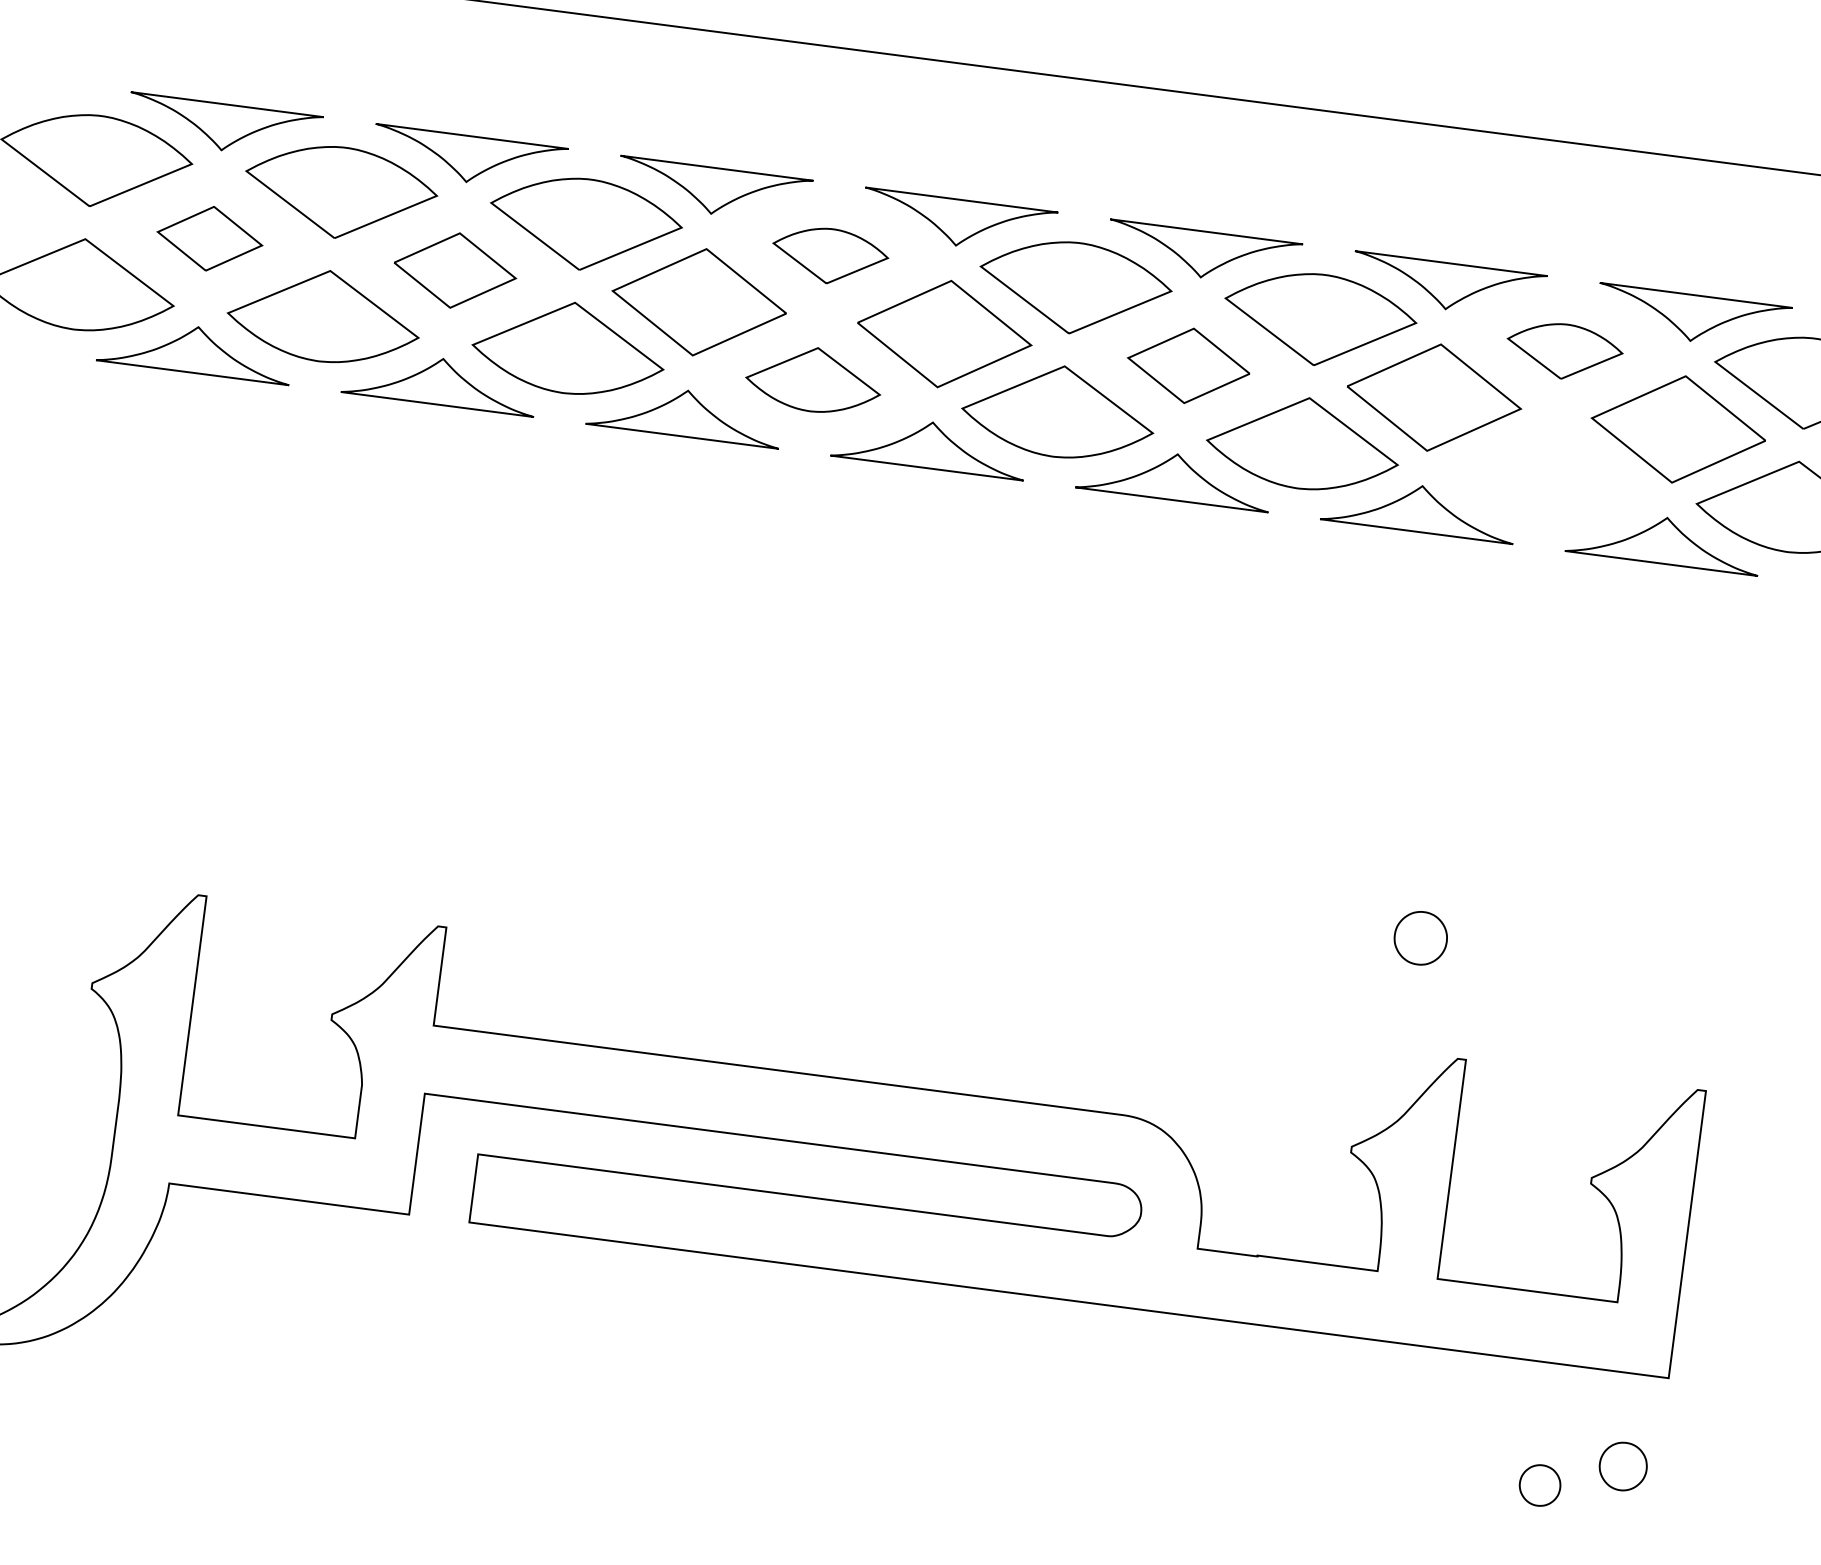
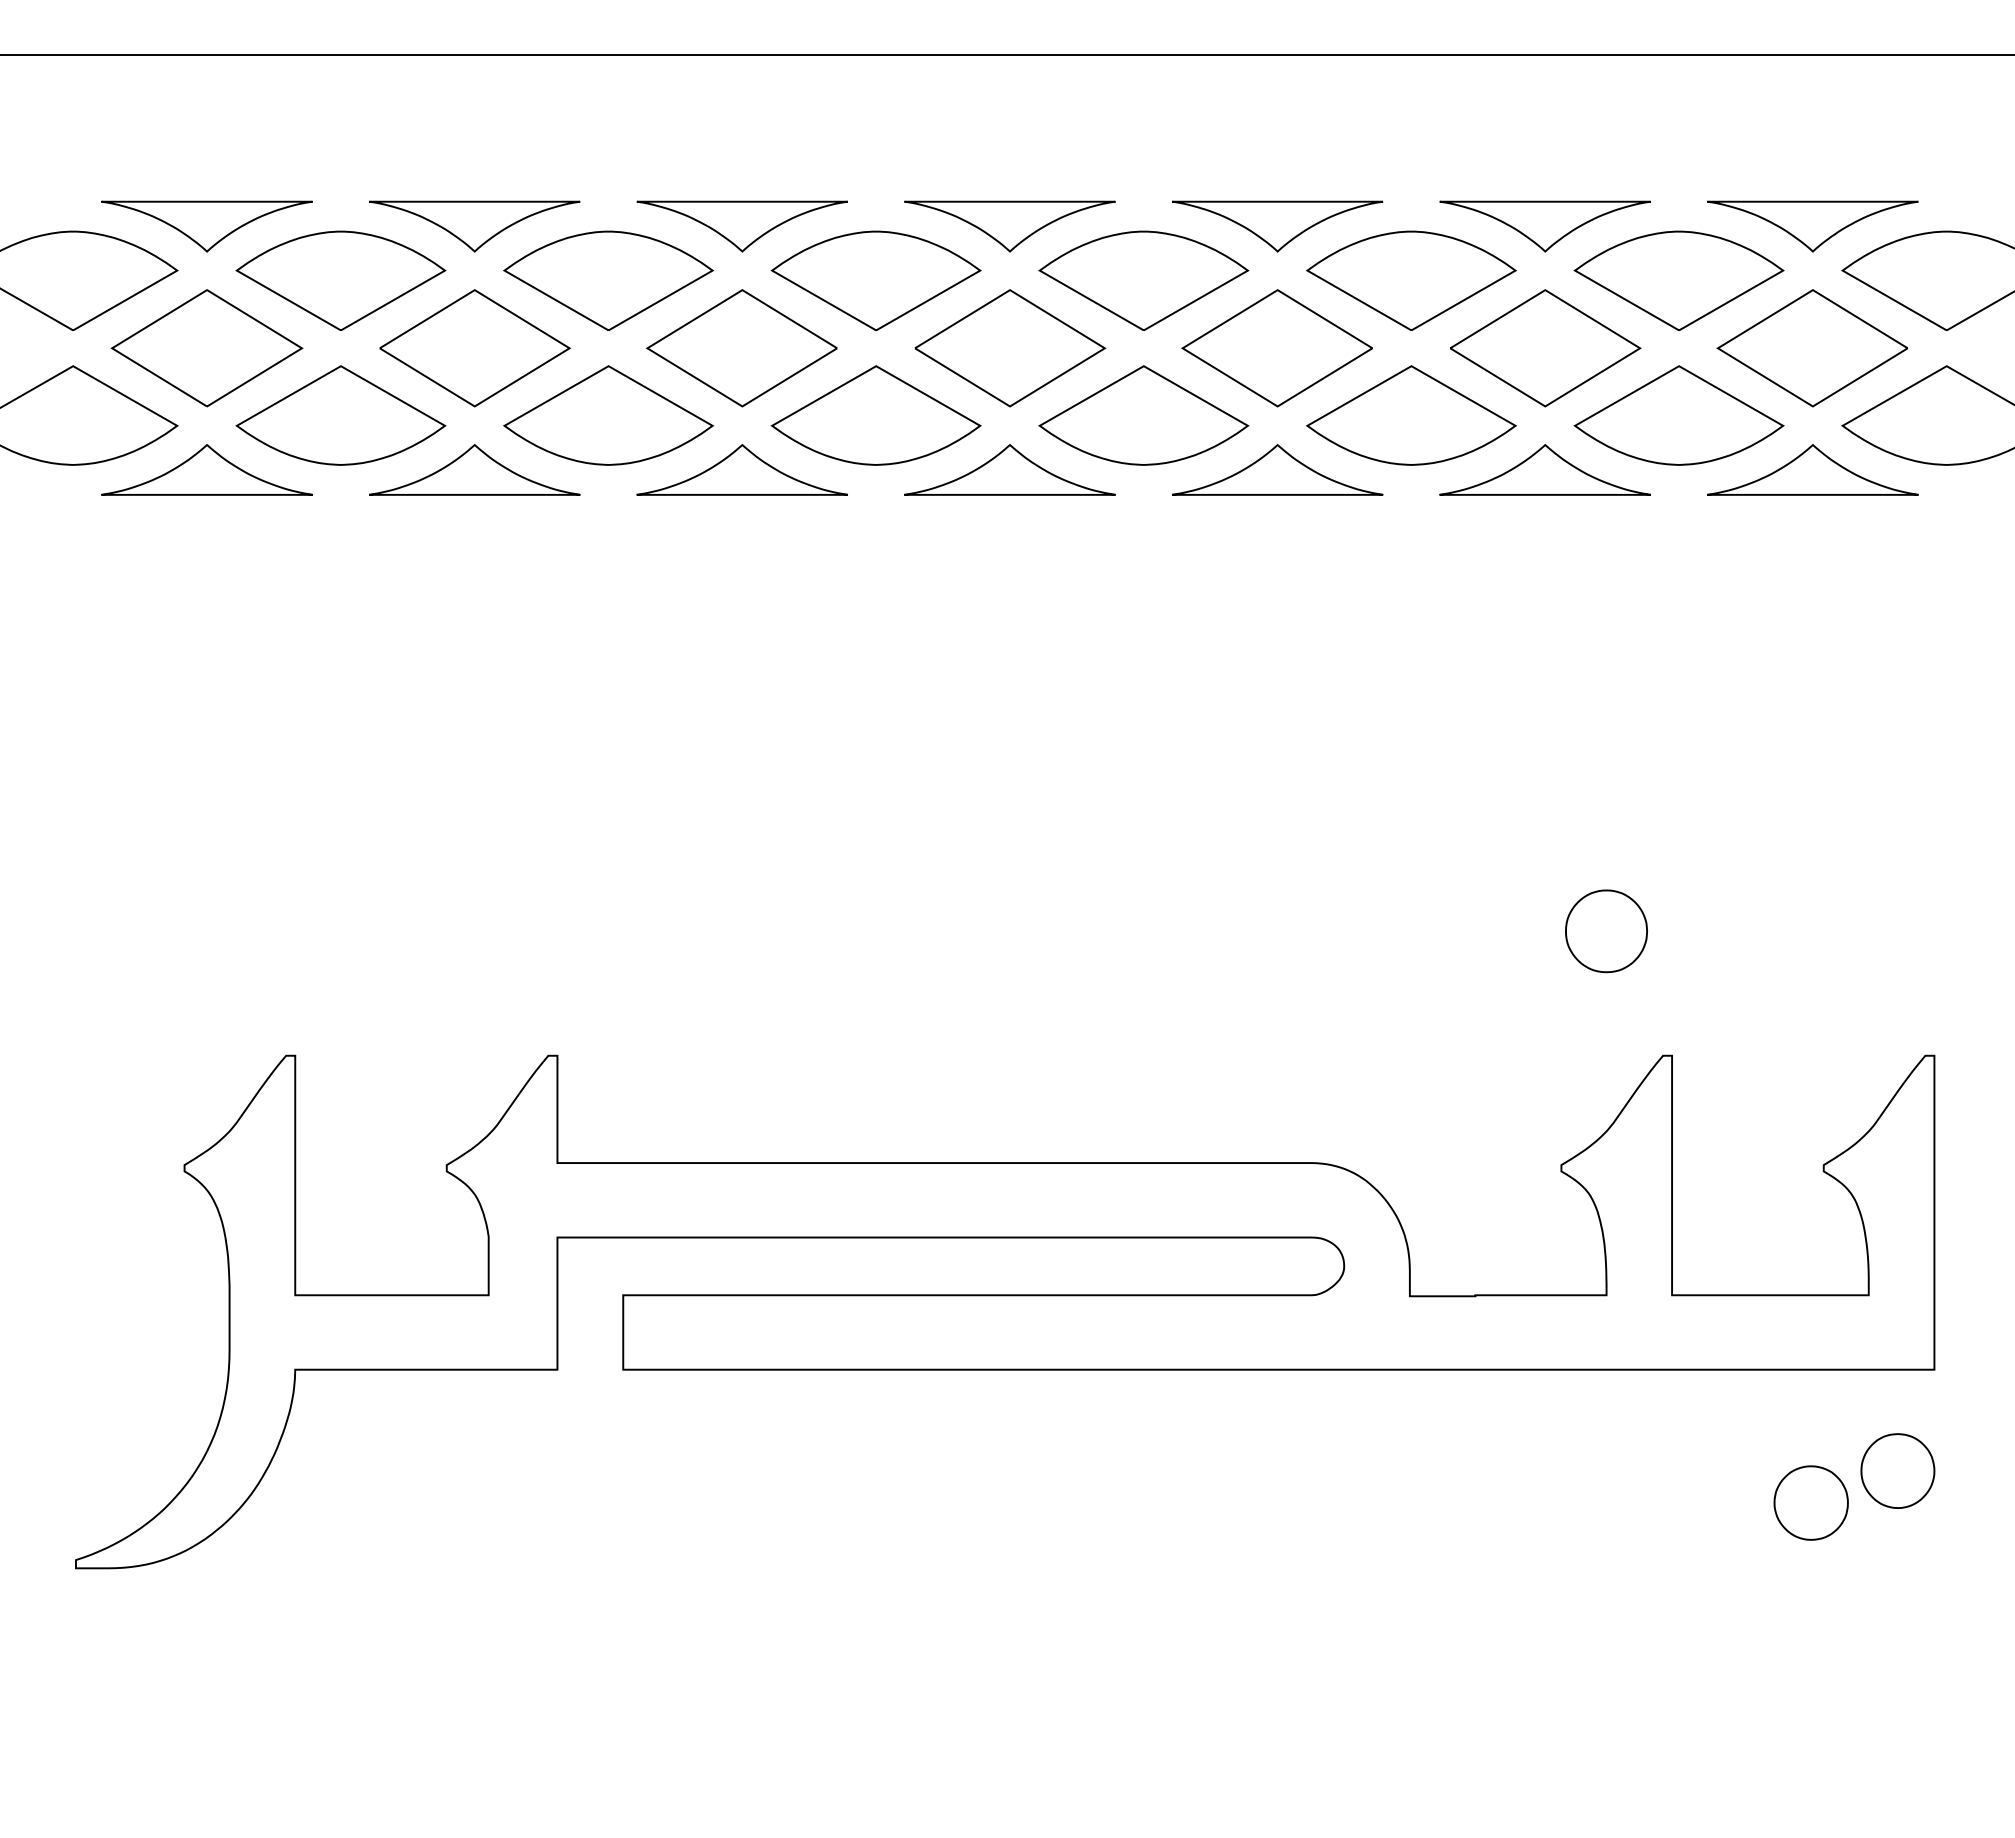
part: (209, 238) -> (206, 348), size x1.67
part: (829, 256) -> (875, 280), size x1.67
part: (455, 270) -> (475, 348), size x1.43
part: (1564, 351) -> (1678, 280), size x1.67
part: (1188, 365) -> (1276, 348), size x1.43
part: (813, 379) -> (875, 415), size x1.43
part: (1547, 474) -> (1678, 415), added
part: (1420, 938) -> (1606, 931), size x1.43
part: (1622, 1466) -> (1897, 1470), size x1.43
part: (1539, 1484) -> (1810, 1502), size x1.67

